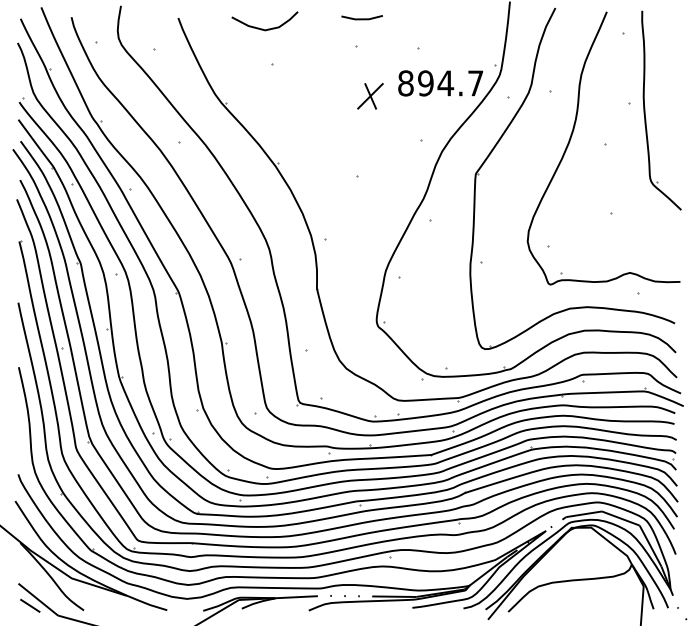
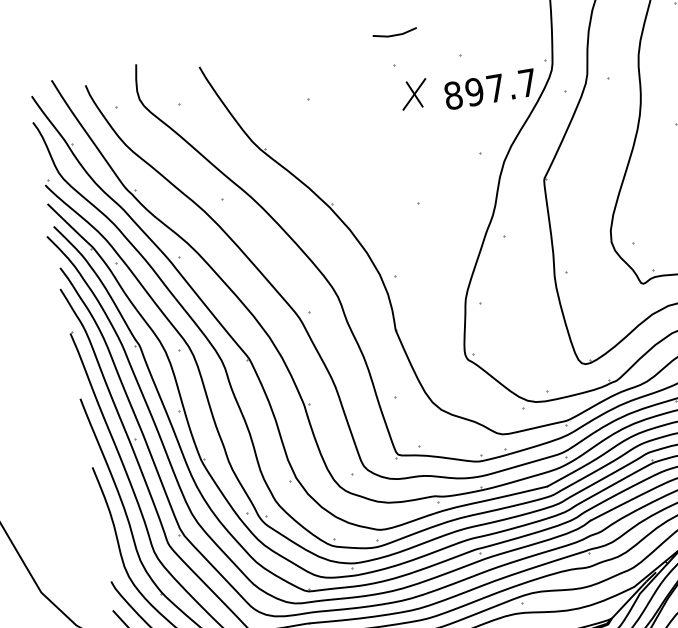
curve: (262, 28) -> (290, 62), removed
text: (445, 83) -> (495, 88), 894.7 -> 897.7
part: (370, 96) -> (414, 94), moved

